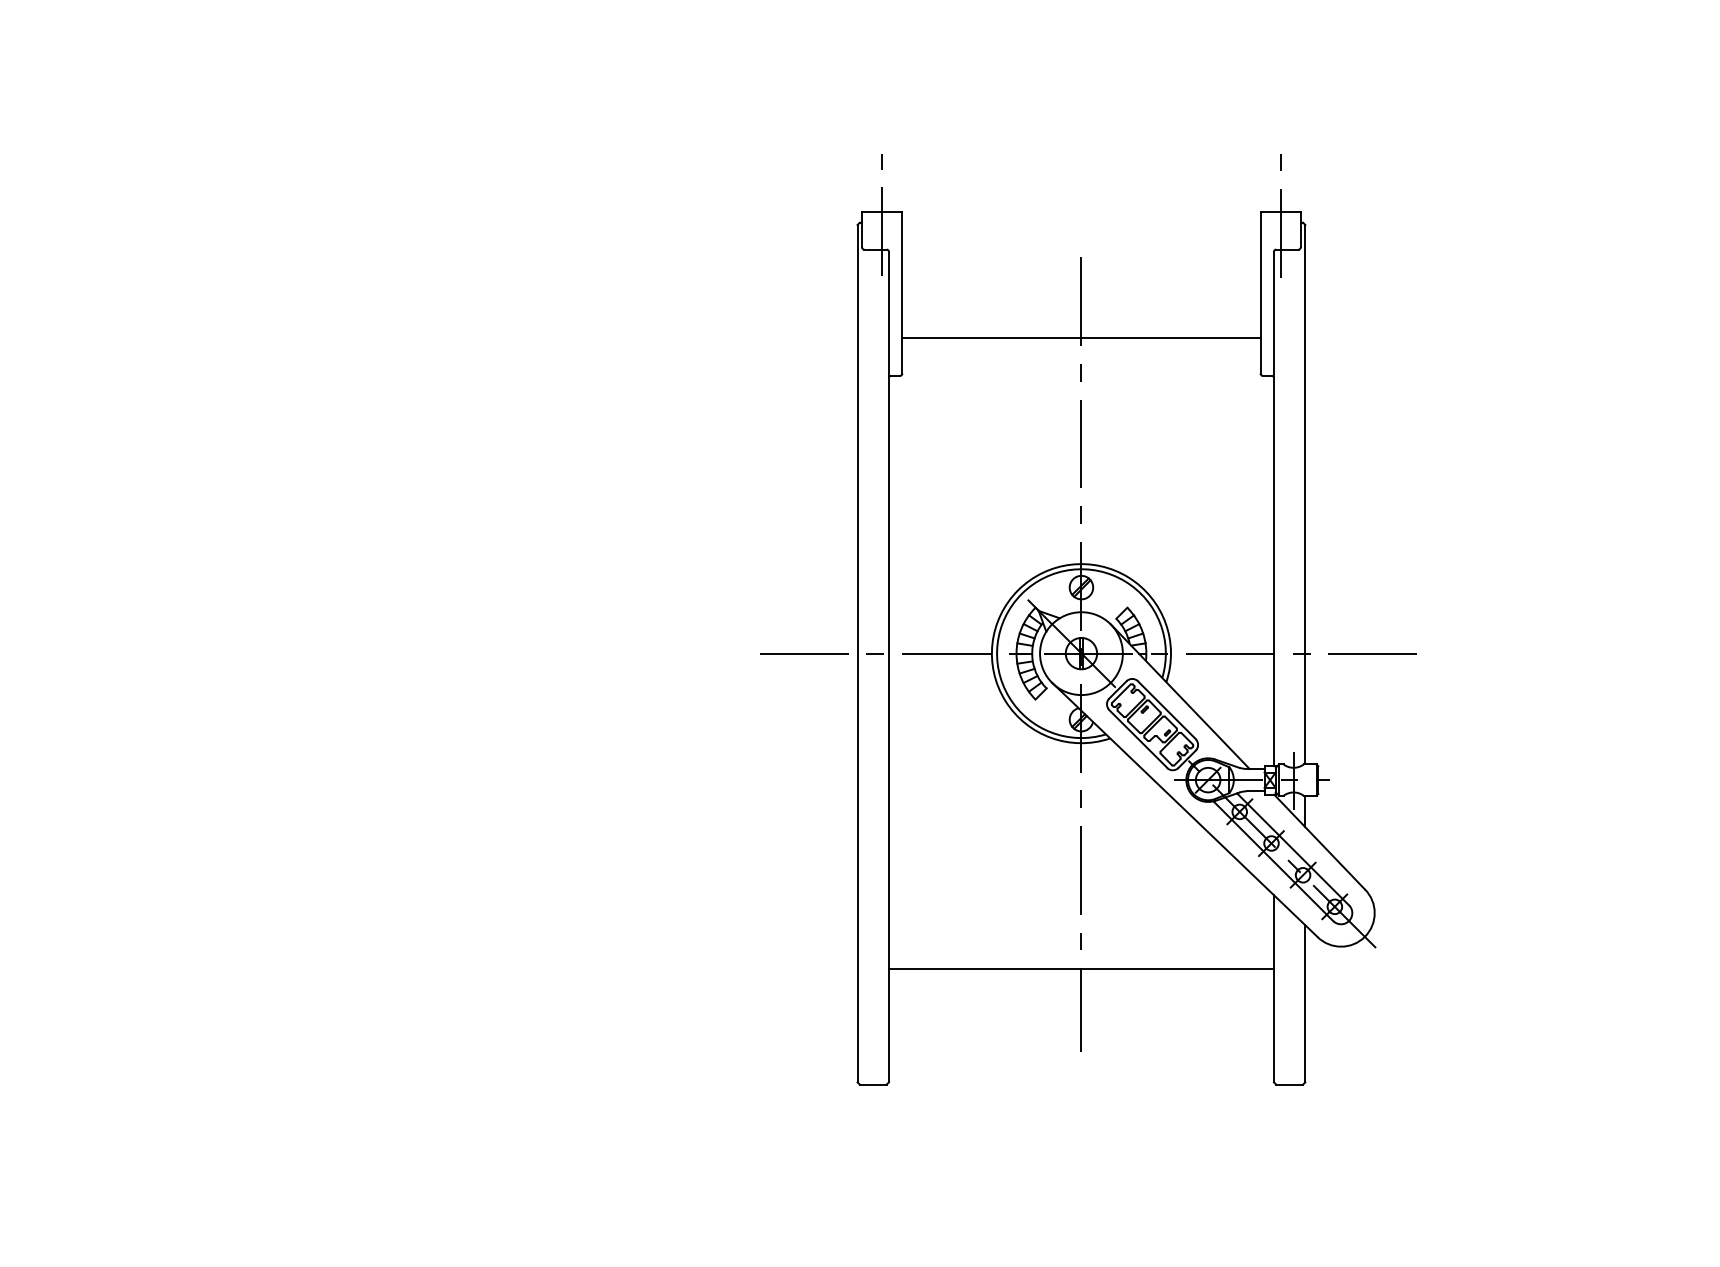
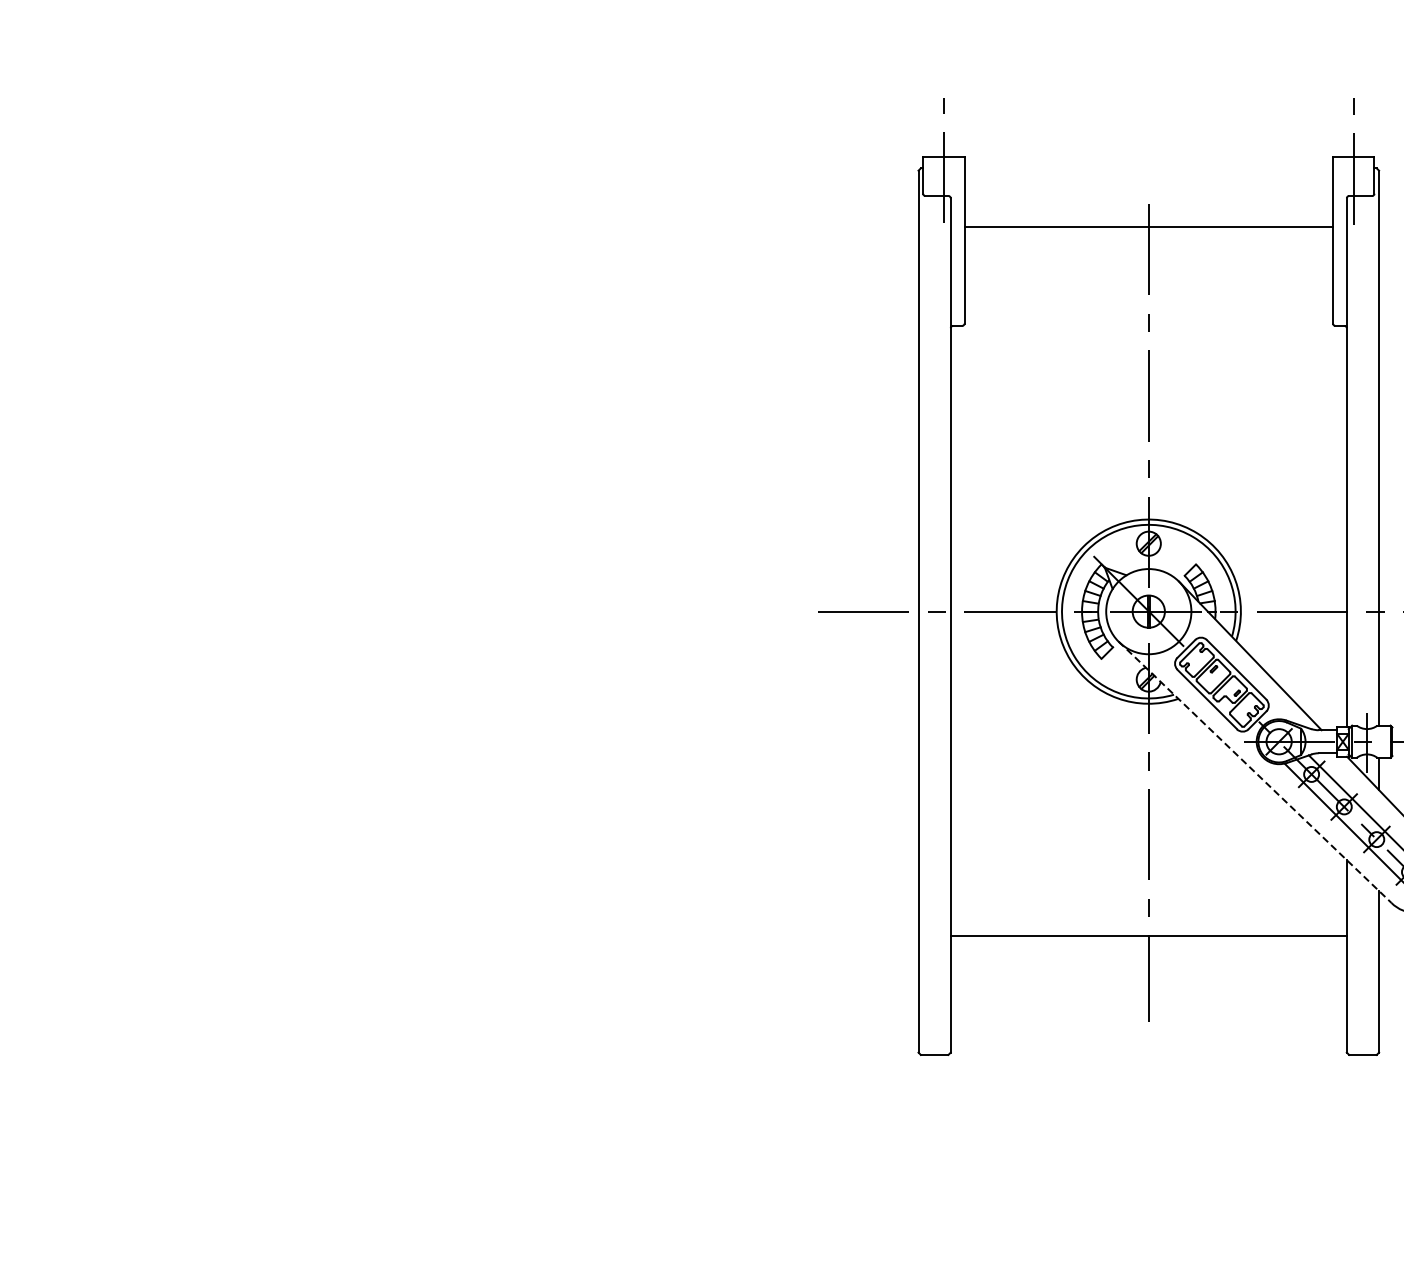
line: (1081, 338) -> (1148, 227), moved
line: (1184, 809) -> (1254, 771), solid -> dashed

